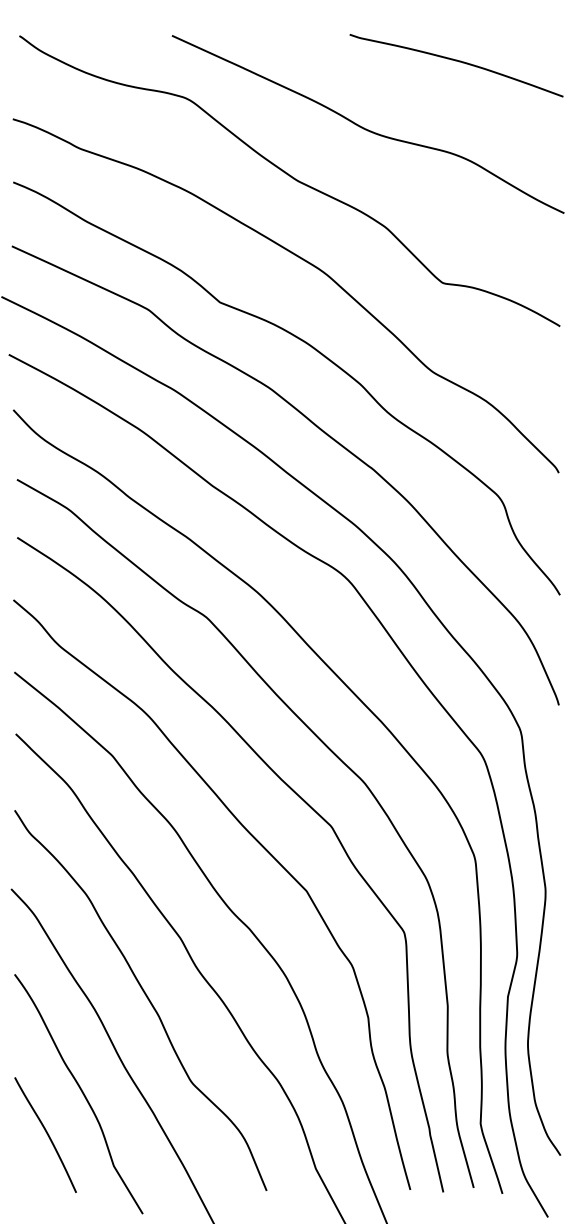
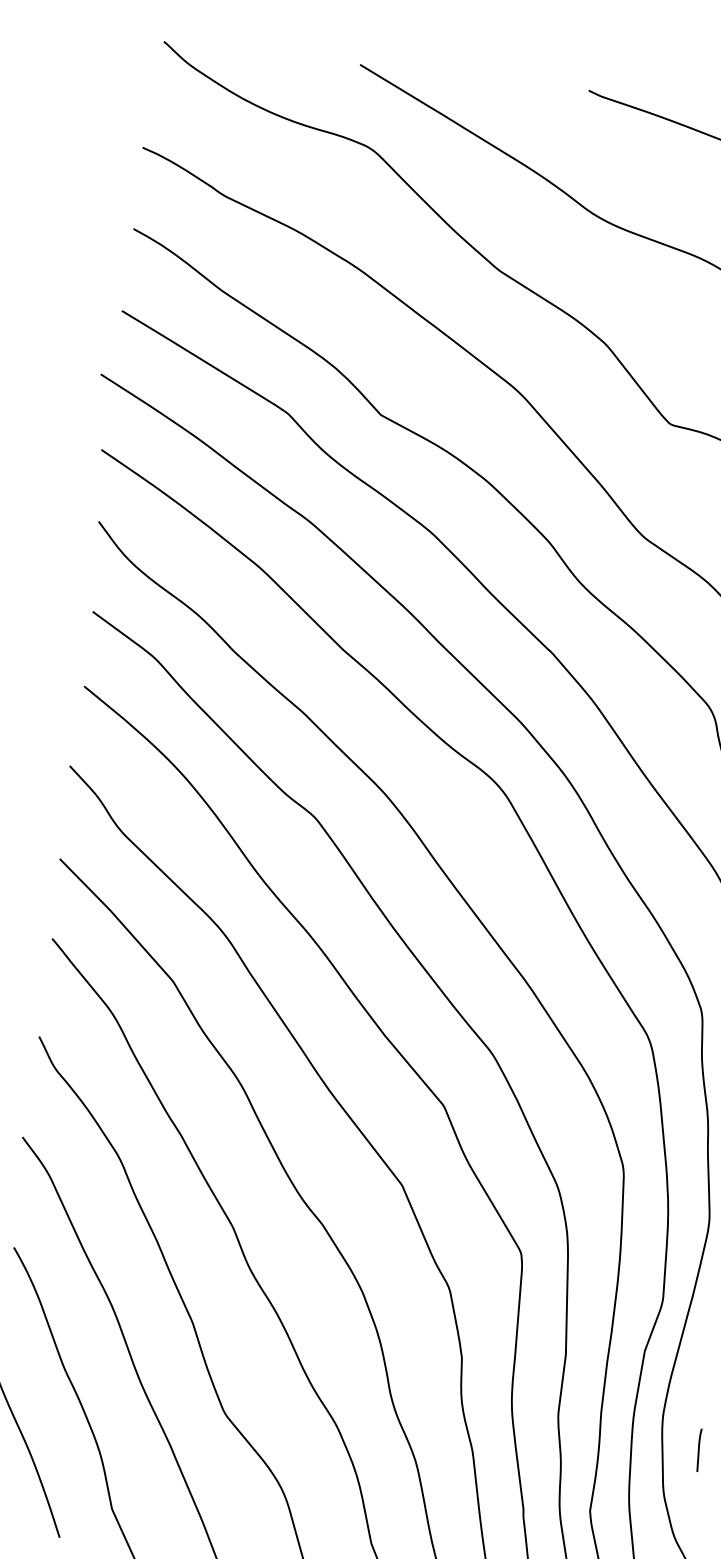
line: (558, 1067) -> (698, 1450), added

